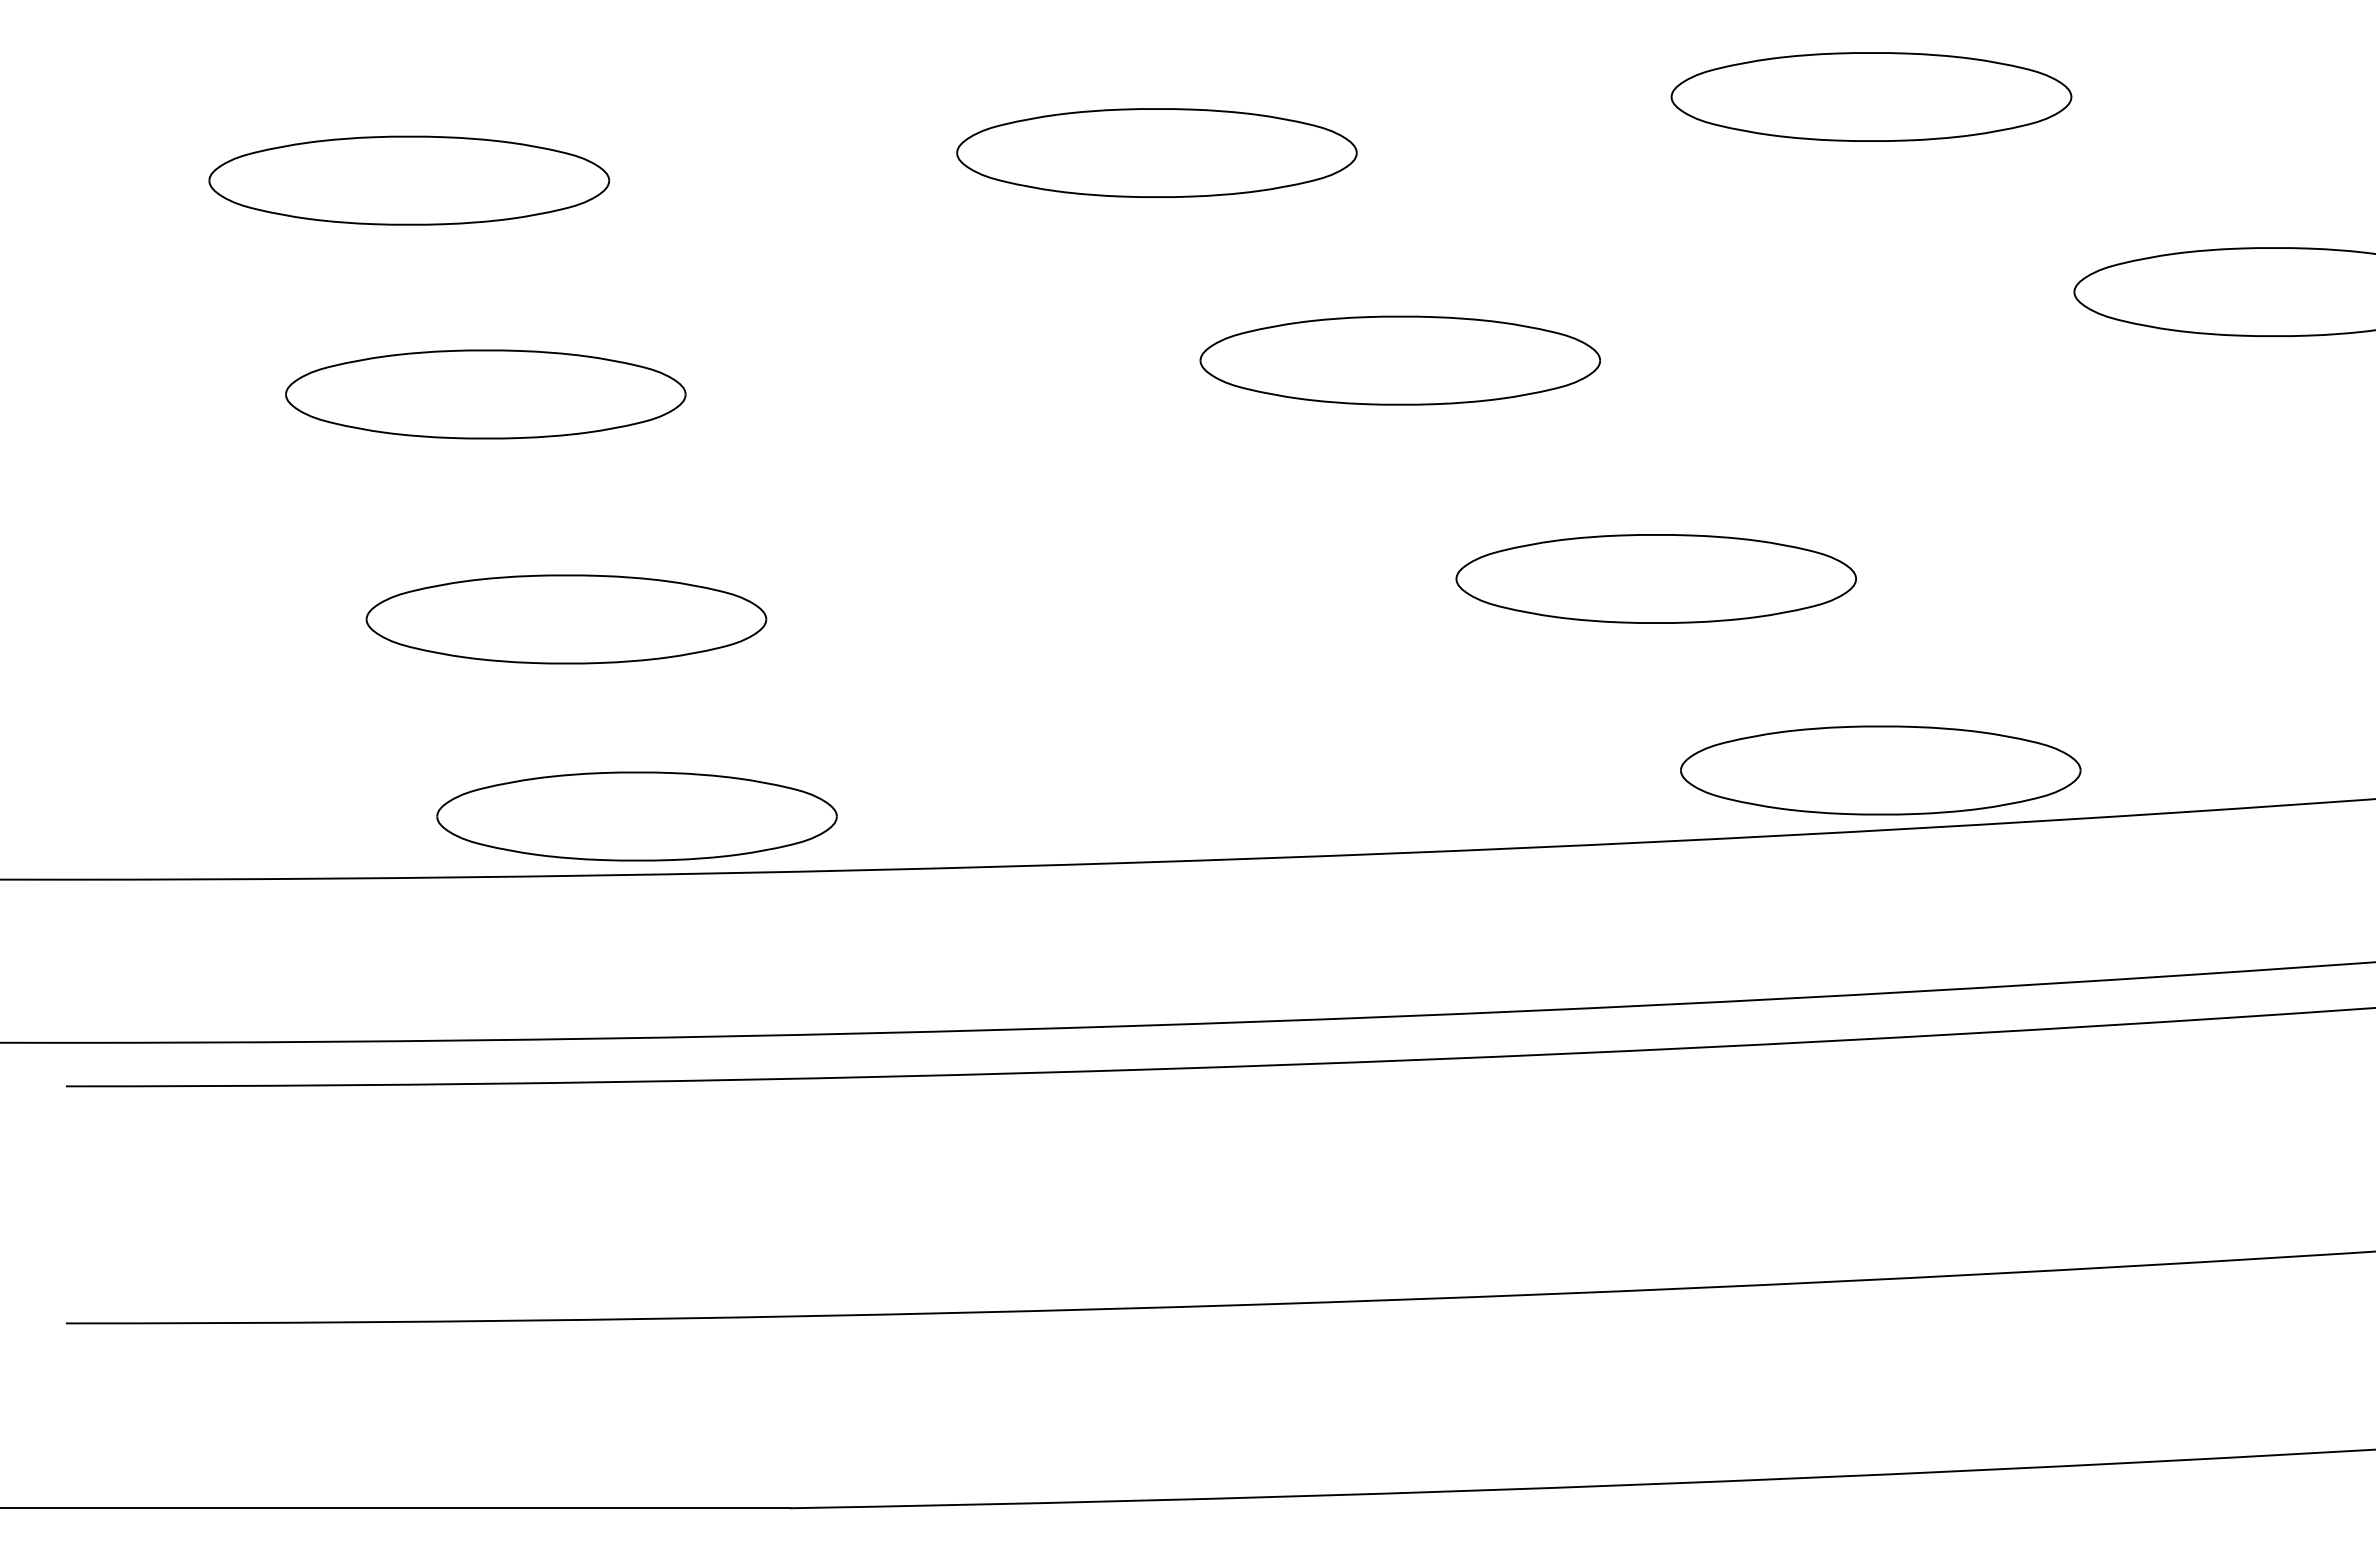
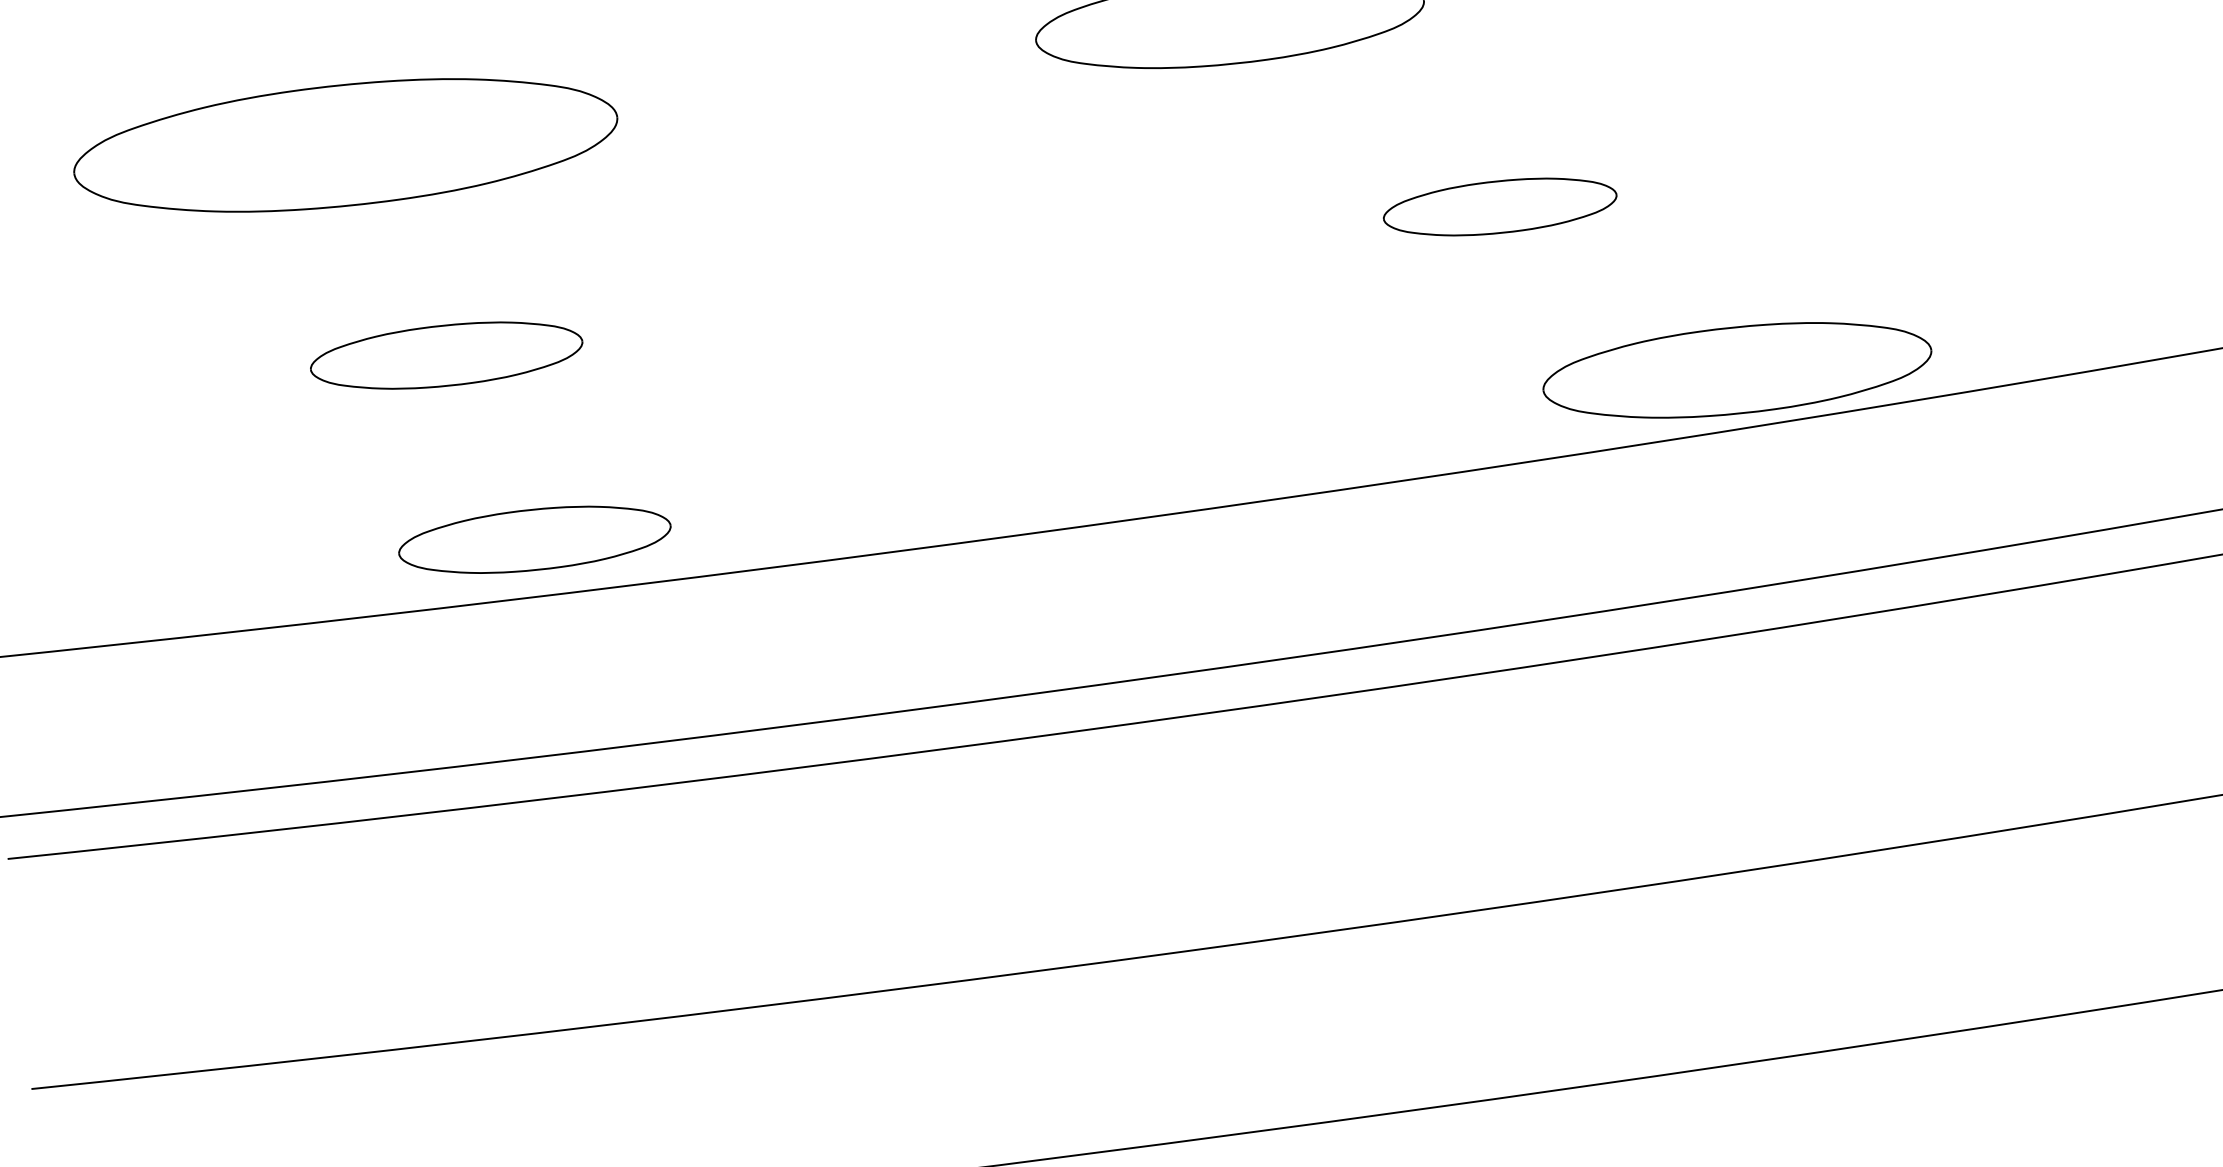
part: (485, 394) -> (345, 145), size x1.4
part: (1655, 578) -> (1499, 206), size x0.6
part: (566, 619) -> (446, 355), size x0.7
part: (636, 816) -> (534, 539), size x0.7

